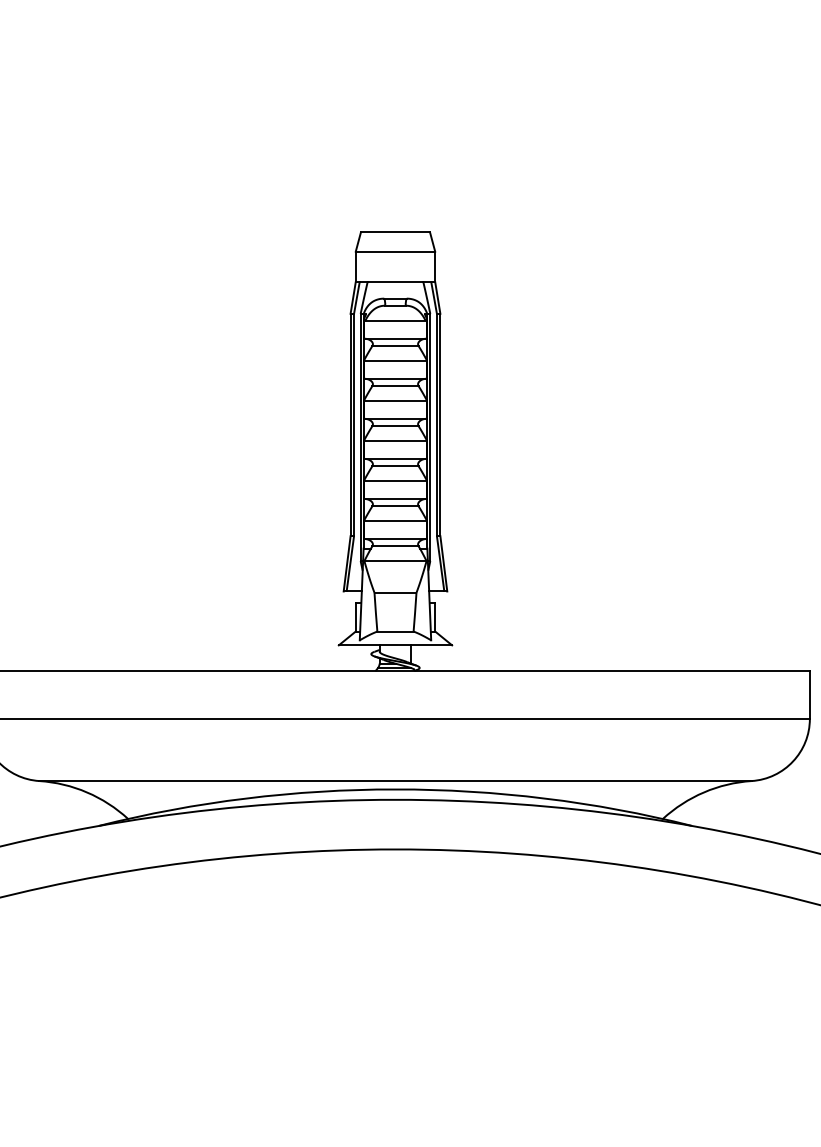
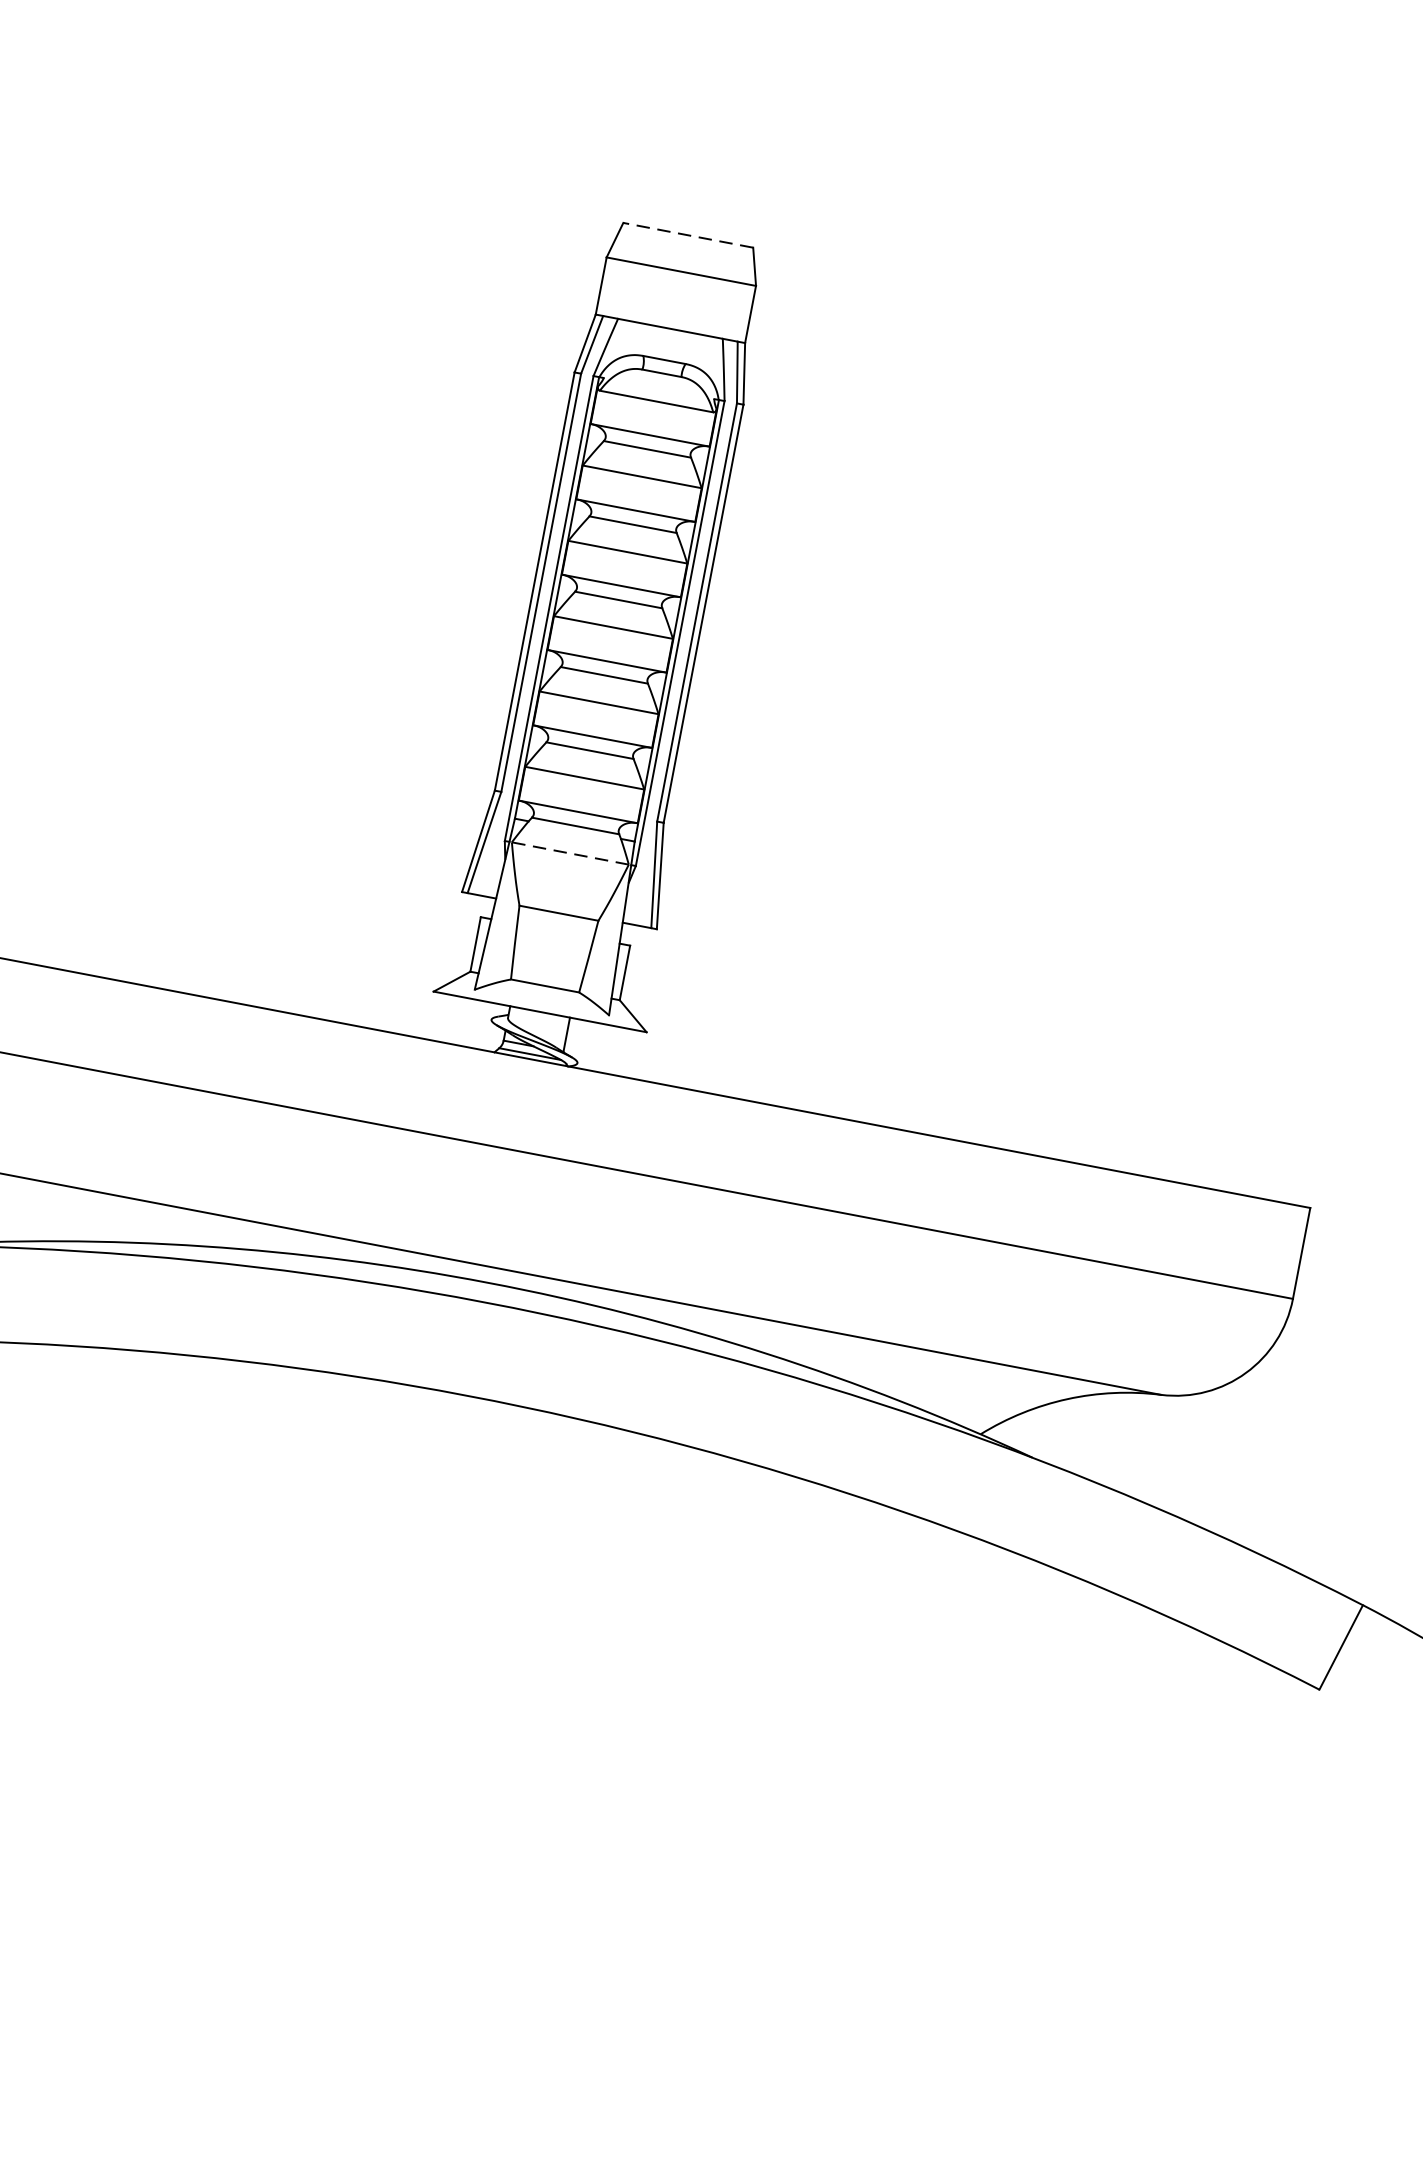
line: (395, 232) -> (688, 235), solid -> dashed
line: (395, 561) -> (570, 854), solid -> dashed

